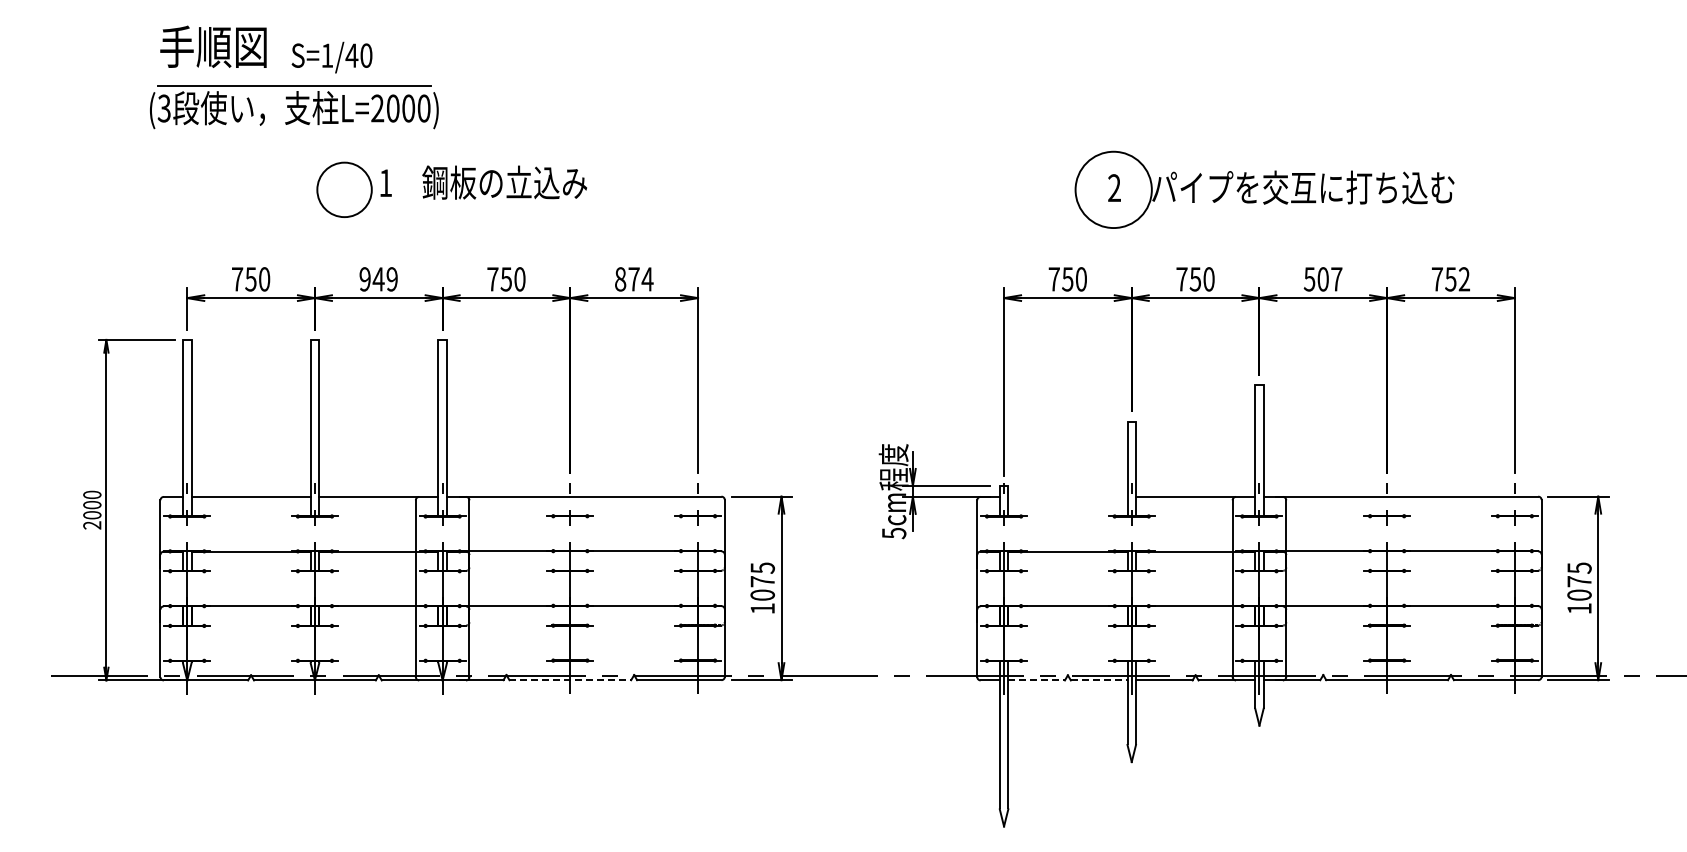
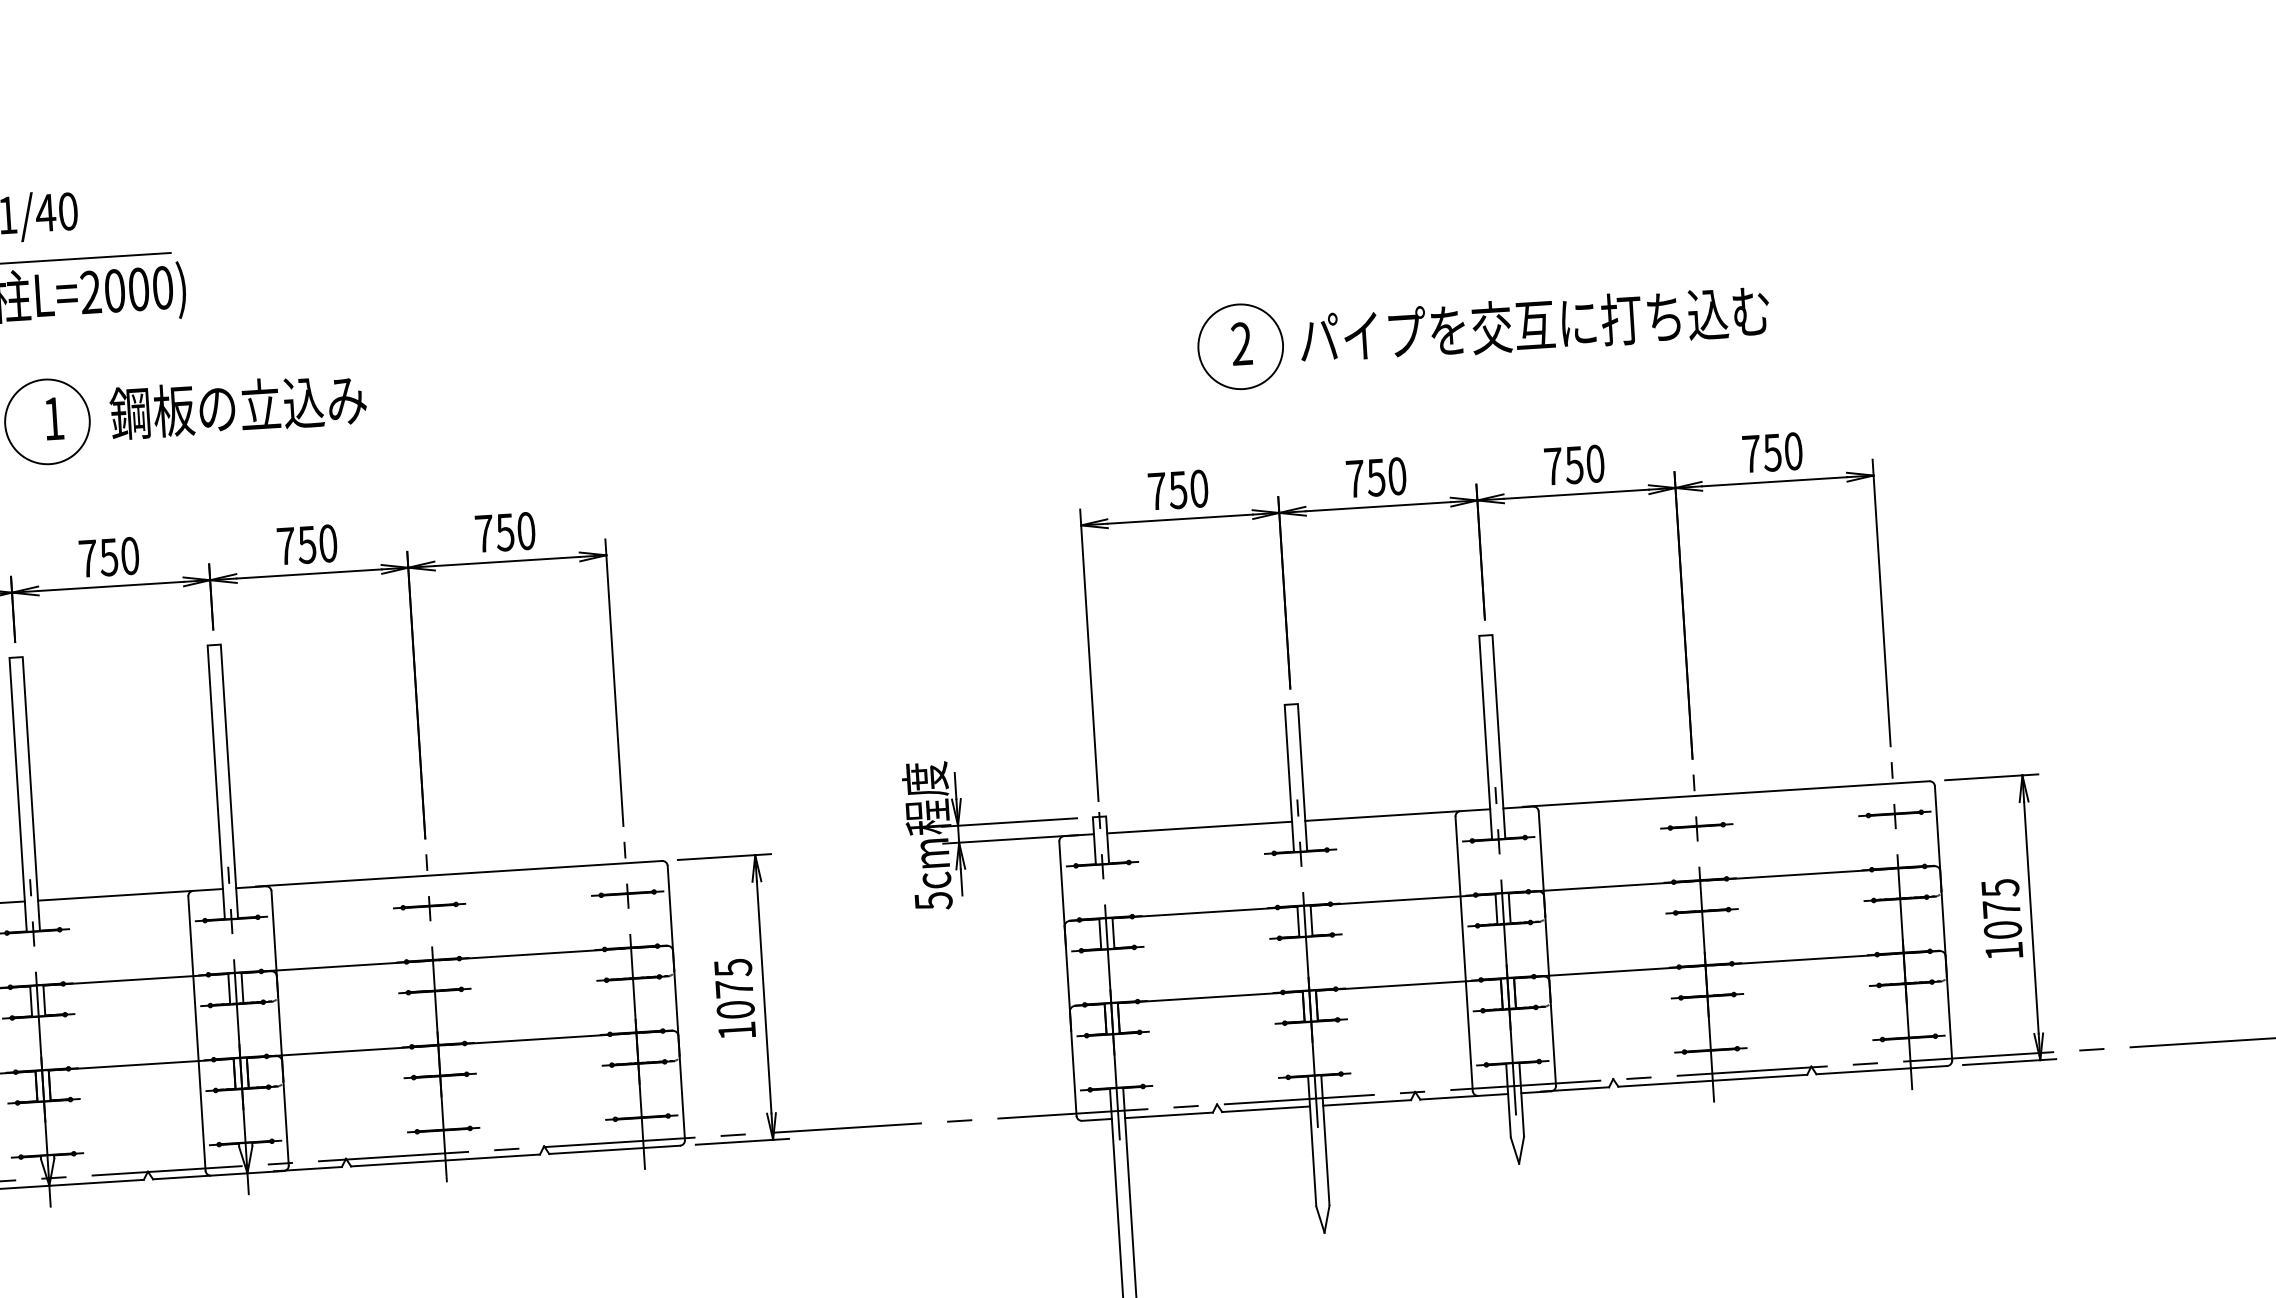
text: (483, 182) -> (205, 408), moved
circle: (1113, 189) -> (1240, 346), size x0.71
text: (378, 279) -> (108, 557), 949 -> 750
text: (634, 279) -> (505, 532), 874 -> 750
text: (1322, 279) -> (1573, 465), 507 -> 750
text: (1464, 279) -> (1793, 451), 752 -> 750
line: (1067, 496) -> (1198, 826), added
line: (570, 680) -> (445, 1160), dashed -> solid
line: (1037, 680) -> (1170, 1115), dashed -> solid
line: (1099, 680) -> (1266, 1109), dashed -> solid

